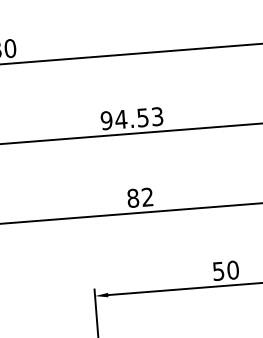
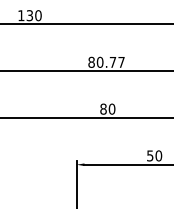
text: (131, 117) -> (106, 61), 94.53 -> 80.77
text: (146, 196) -> (111, 108), 82 -> 80

